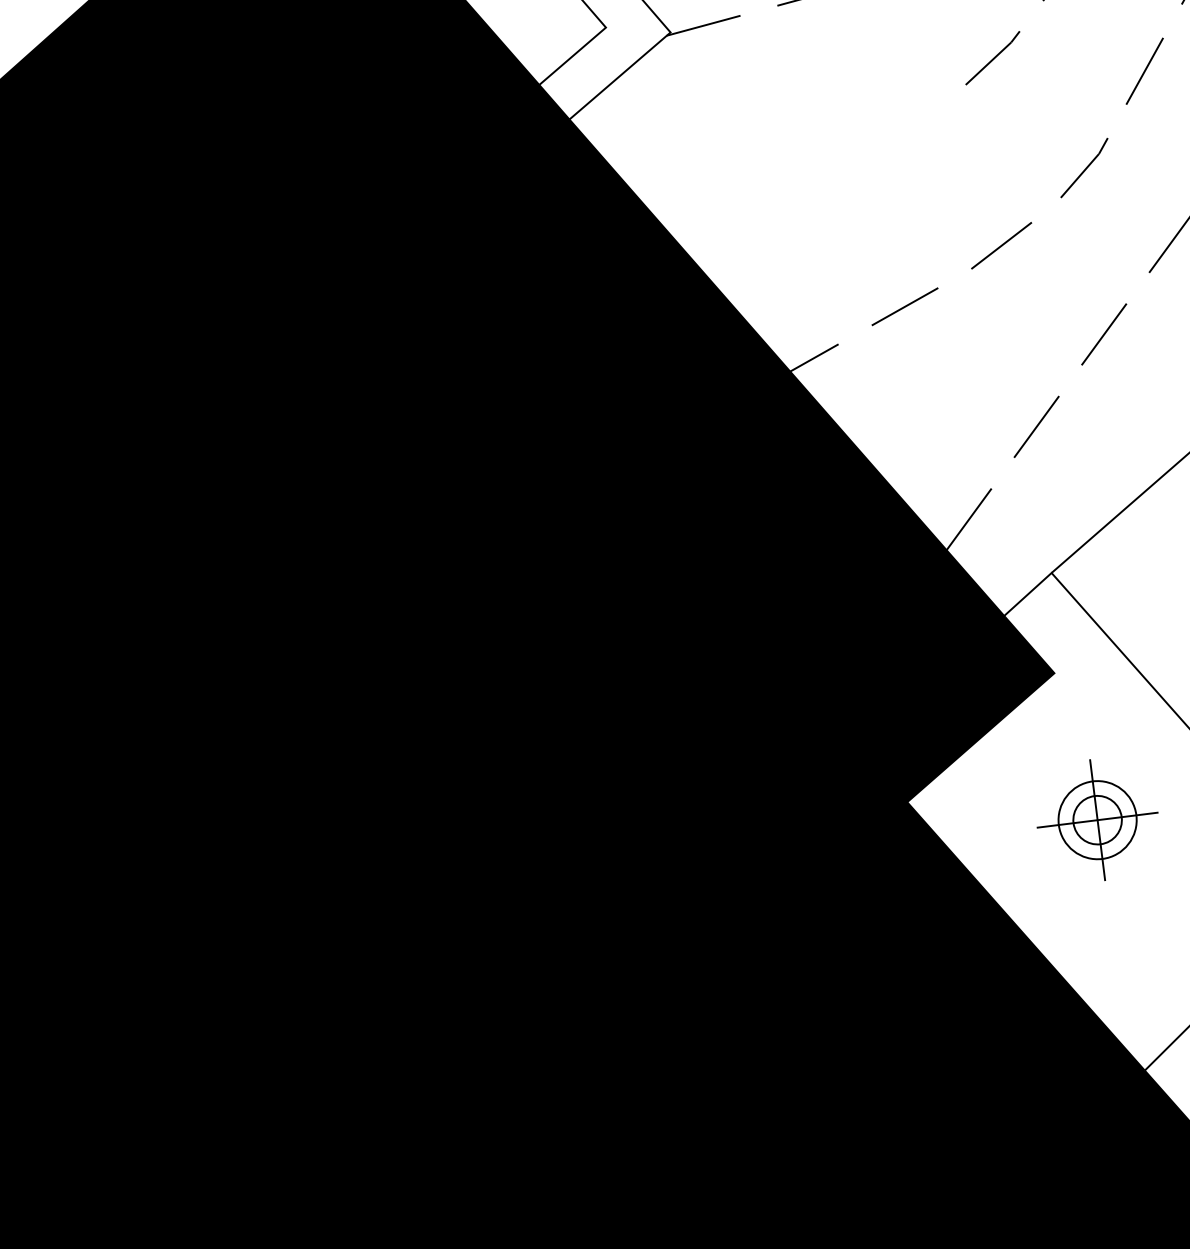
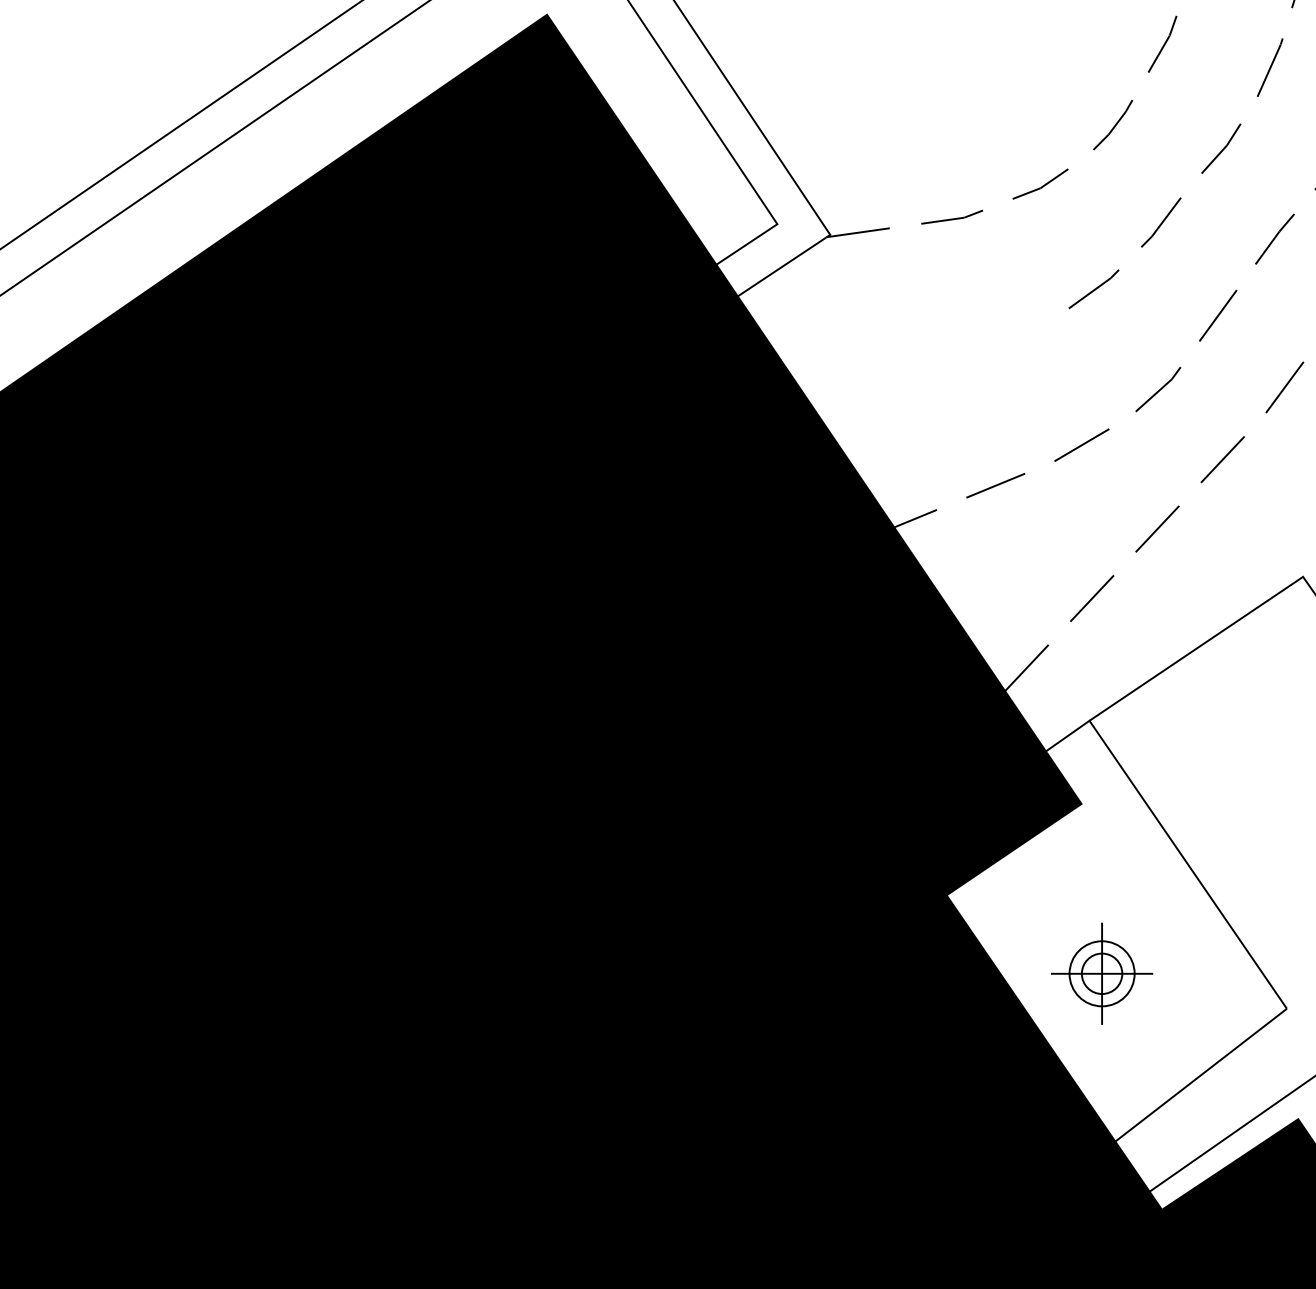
part: (1098, 819) -> (1102, 973), moved

